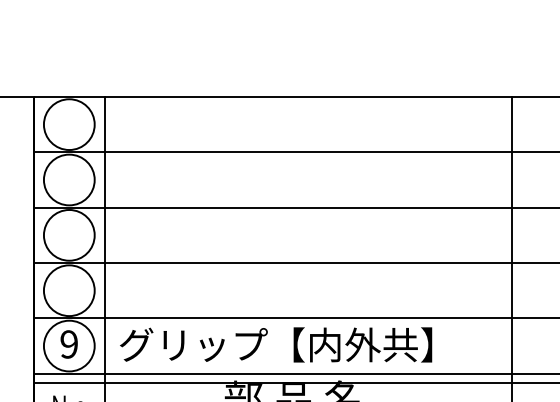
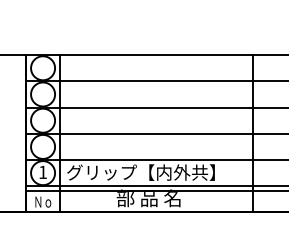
text: (68, 344) -> (42, 172), 9 -> 1

